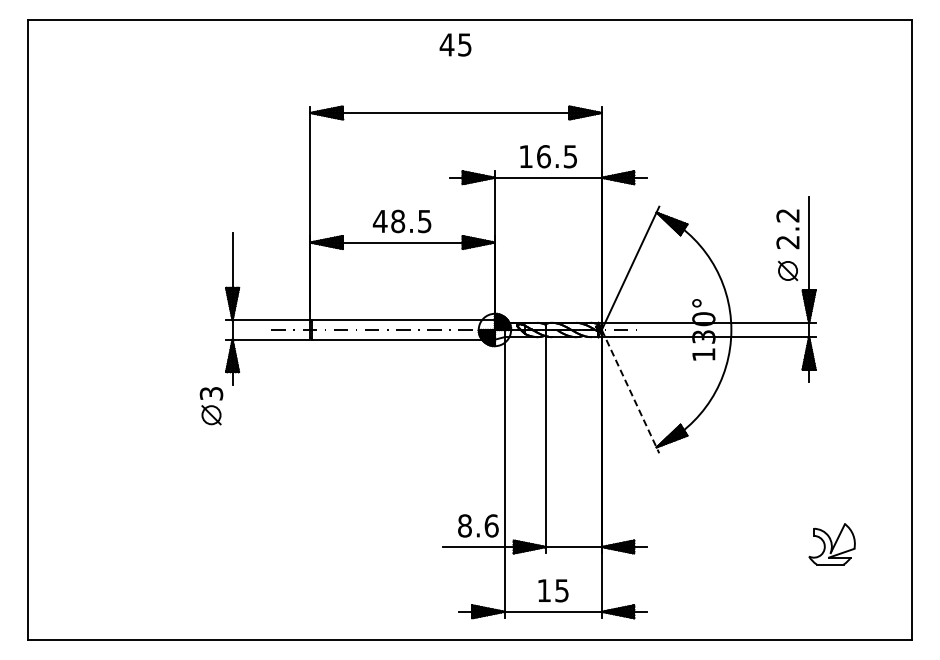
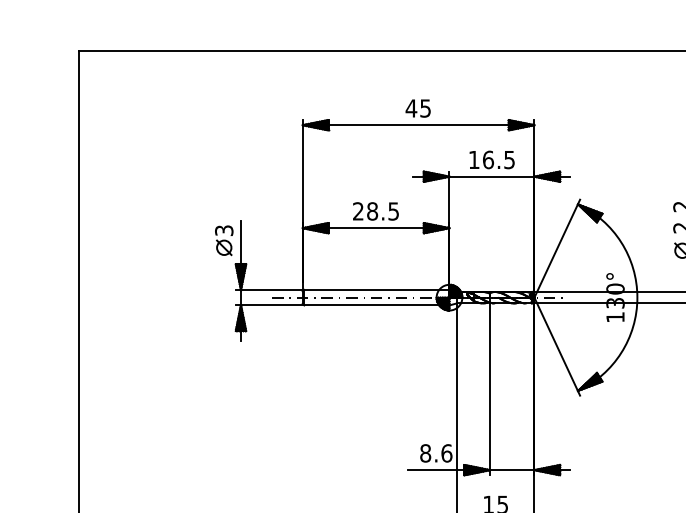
text: (455, 44) -> (418, 108), moved
text: (379, 220) -> (357, 210), 48.5 -> 28.5
line: (630, 392) -> (557, 347), dashed -> solid
part: (211, 406) -> (224, 240), moved

